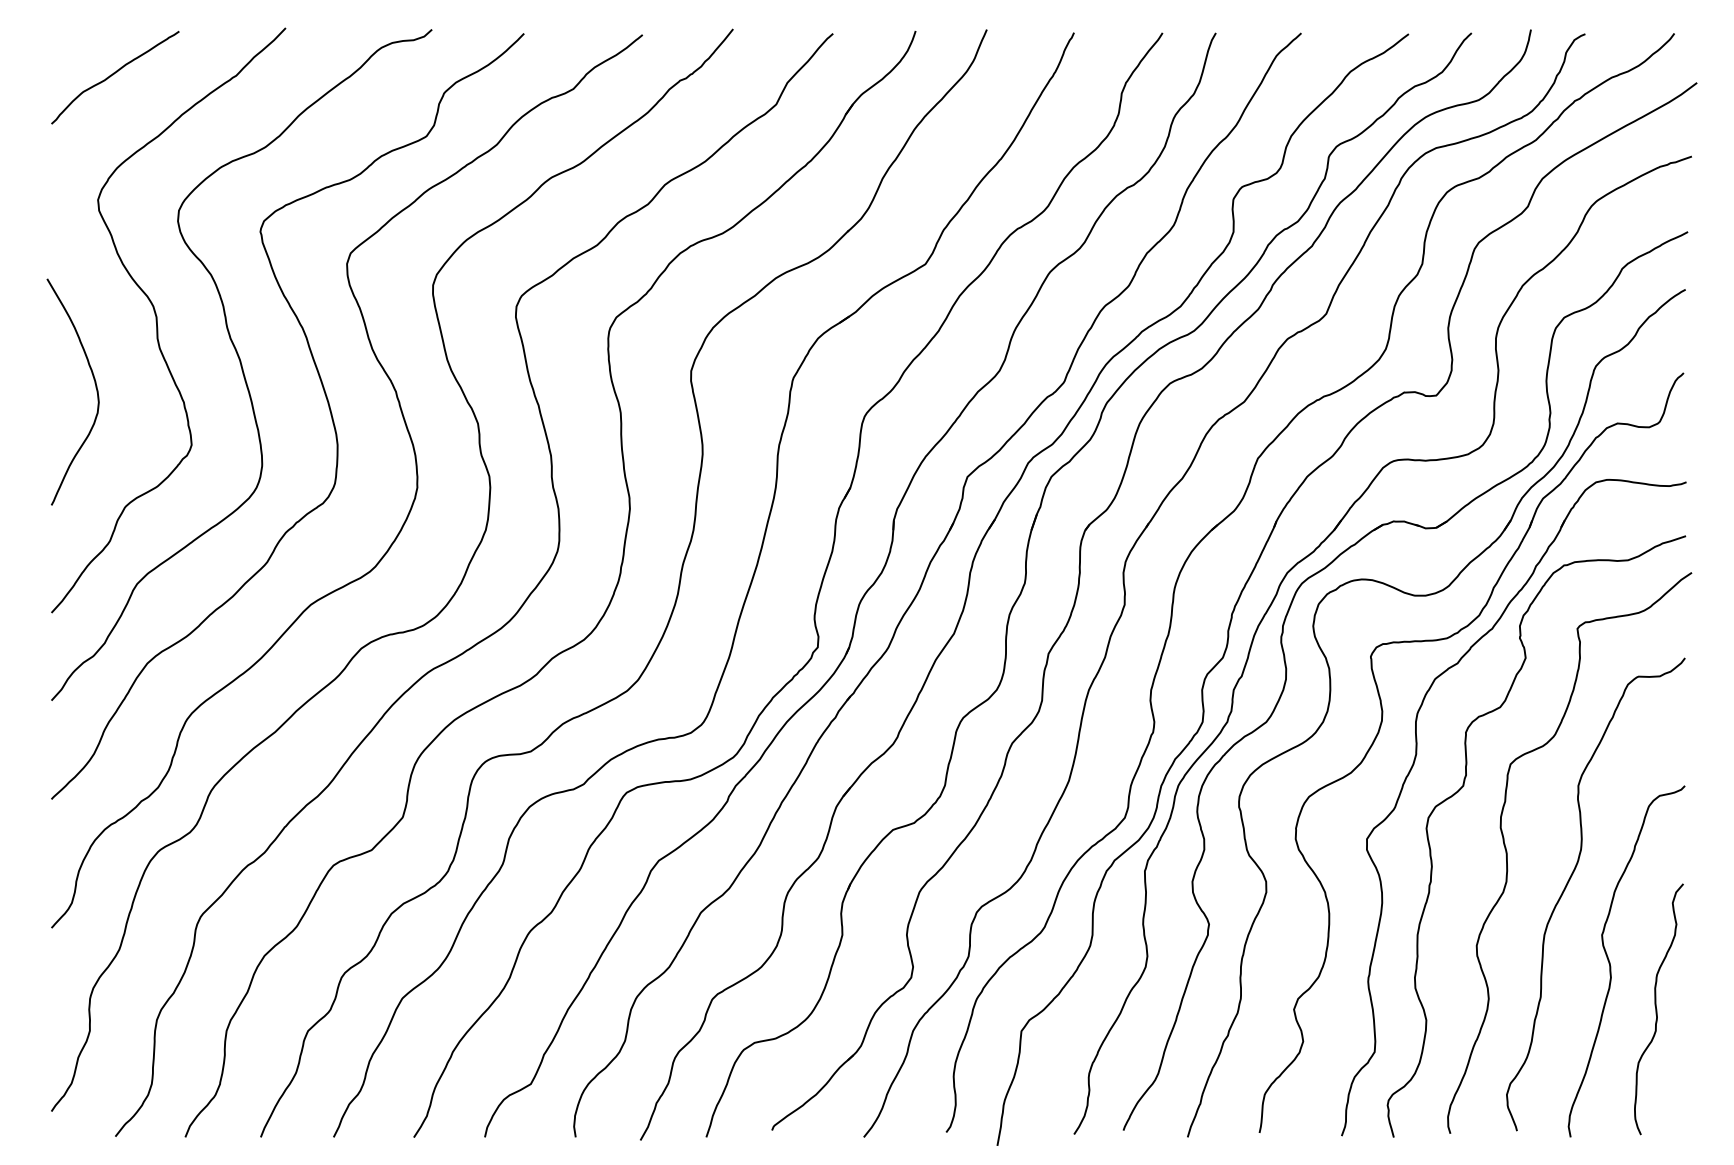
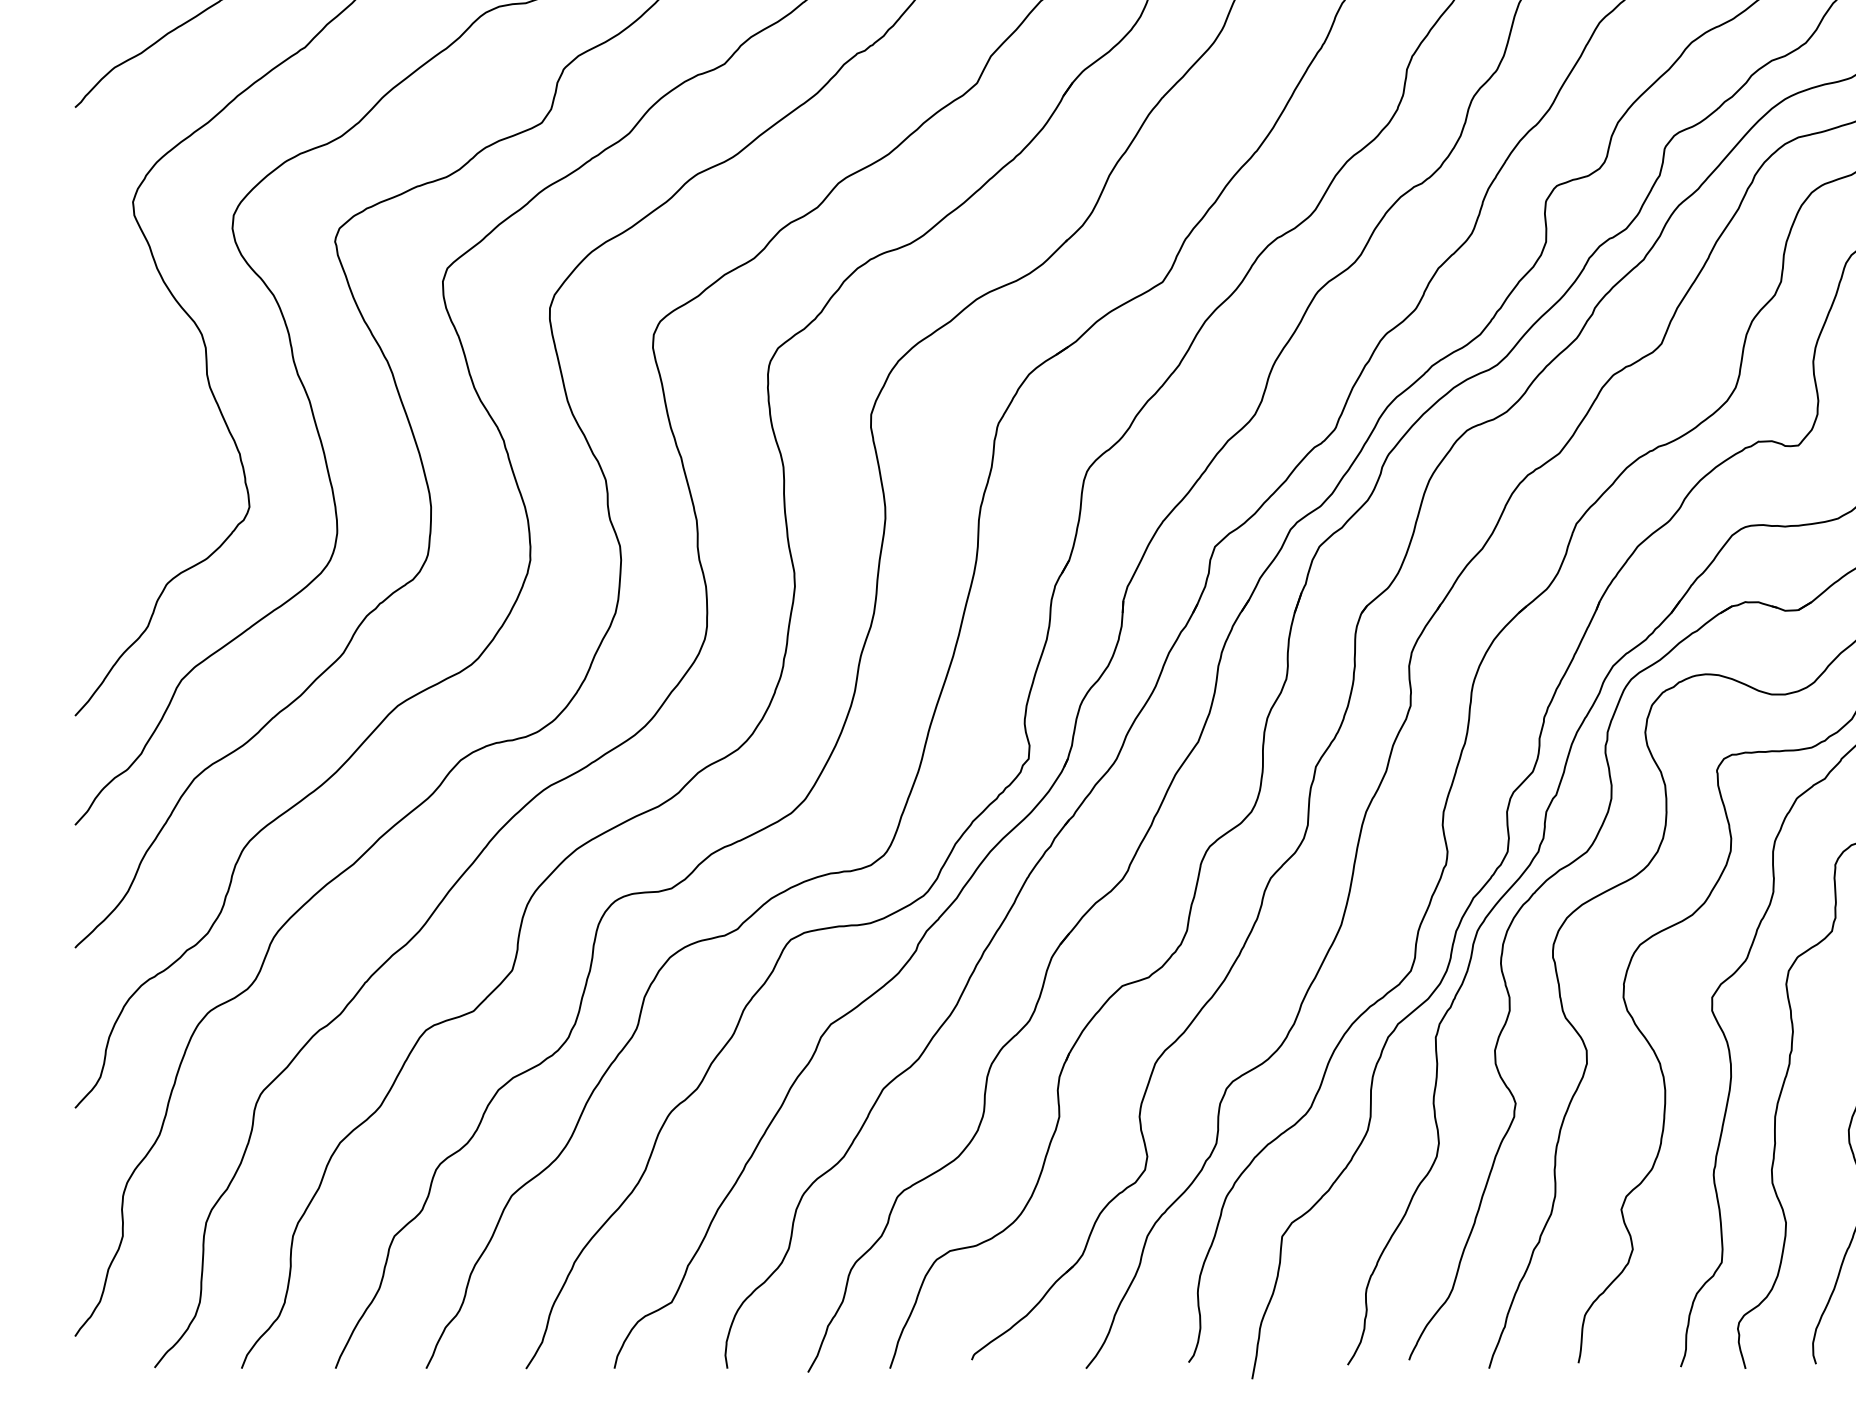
curve: (95, 388) -> (129, 436), removed

